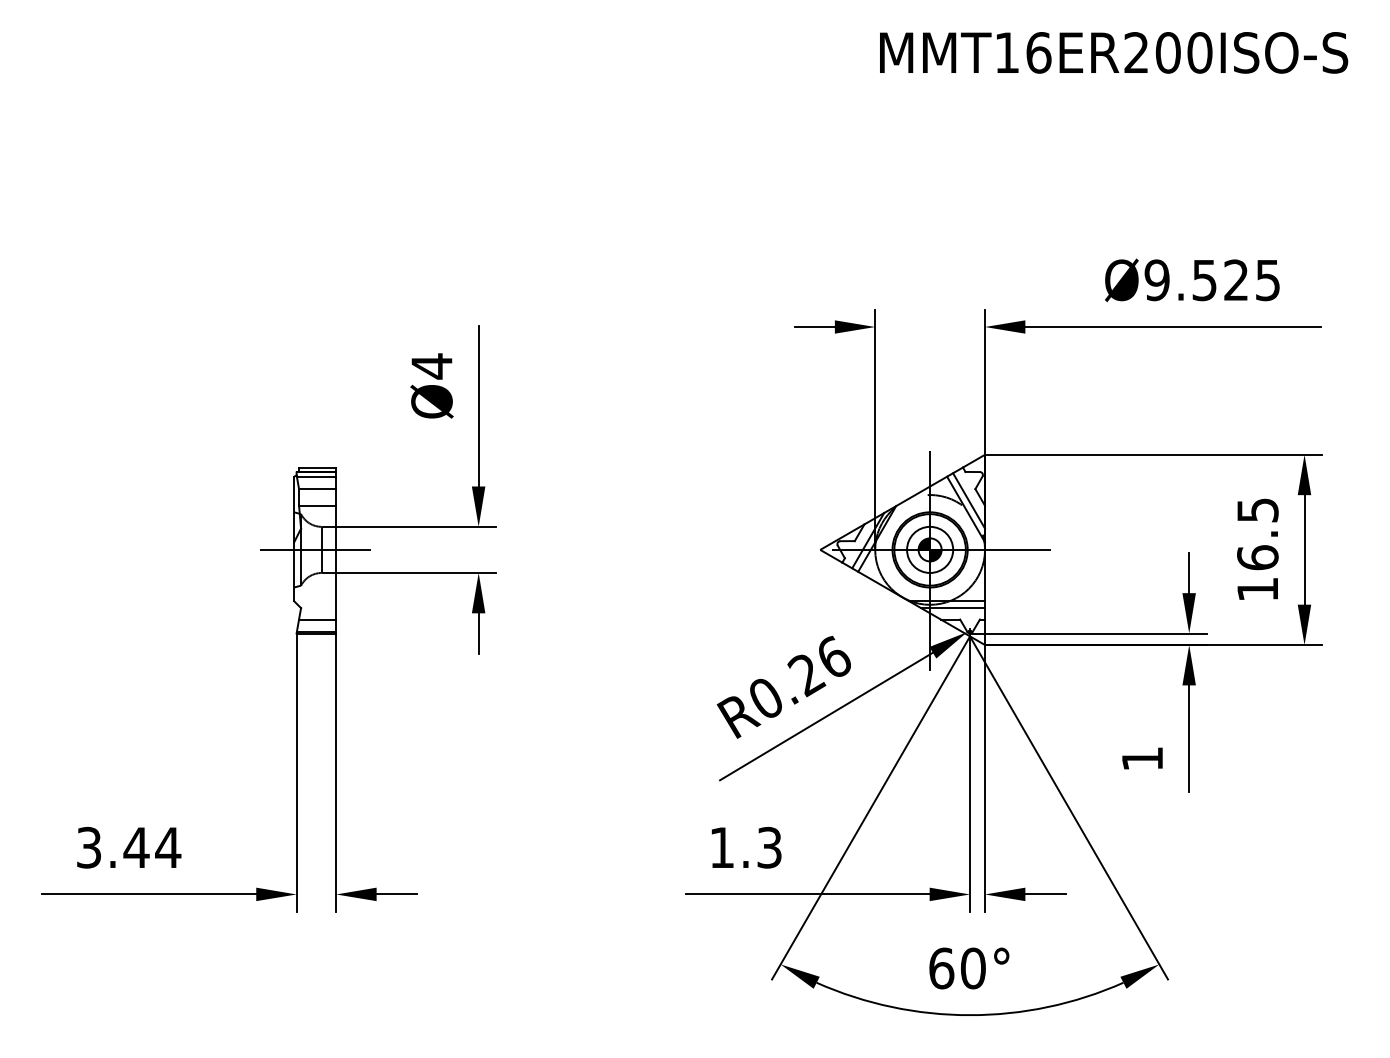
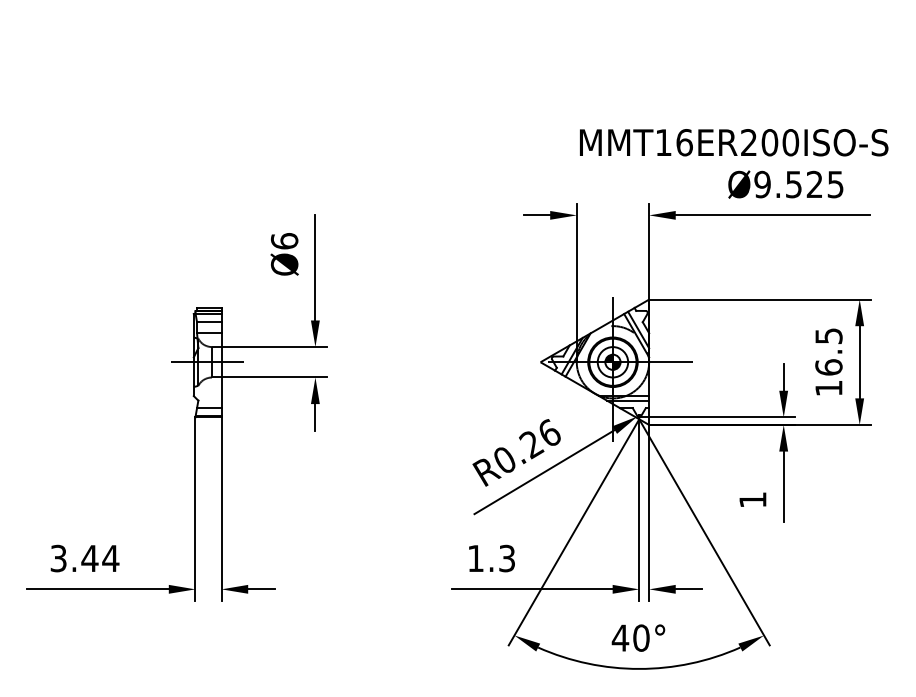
text: (1114, 52) -> (734, 142), moved
text: (431, 366) -> (284, 241), Ø4 -> Ø6
text: (941, 967) -> (620, 637), 60° -> 40°

